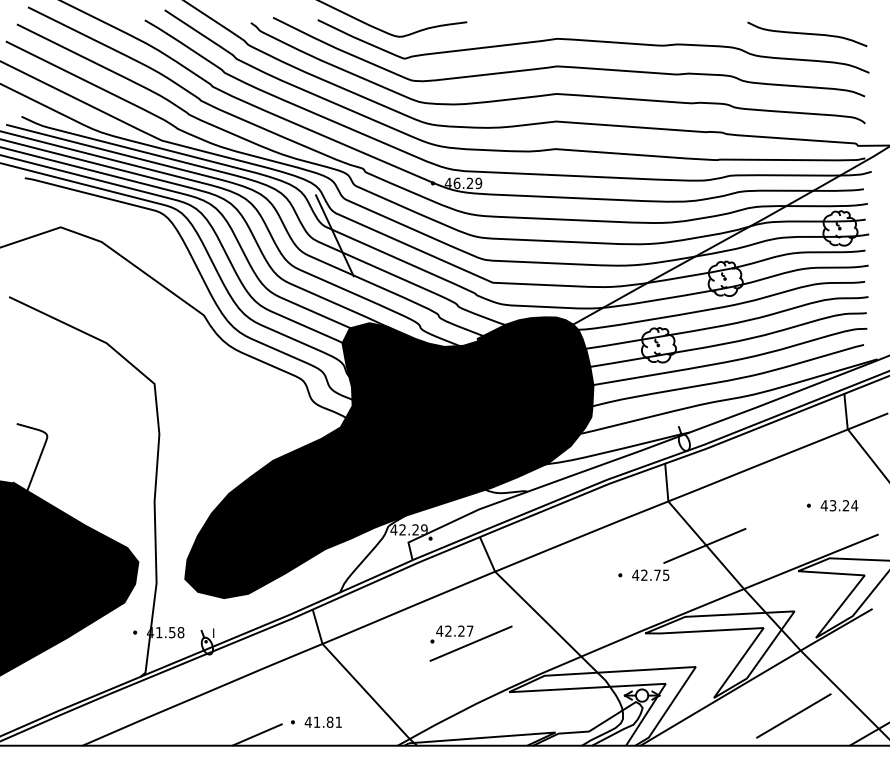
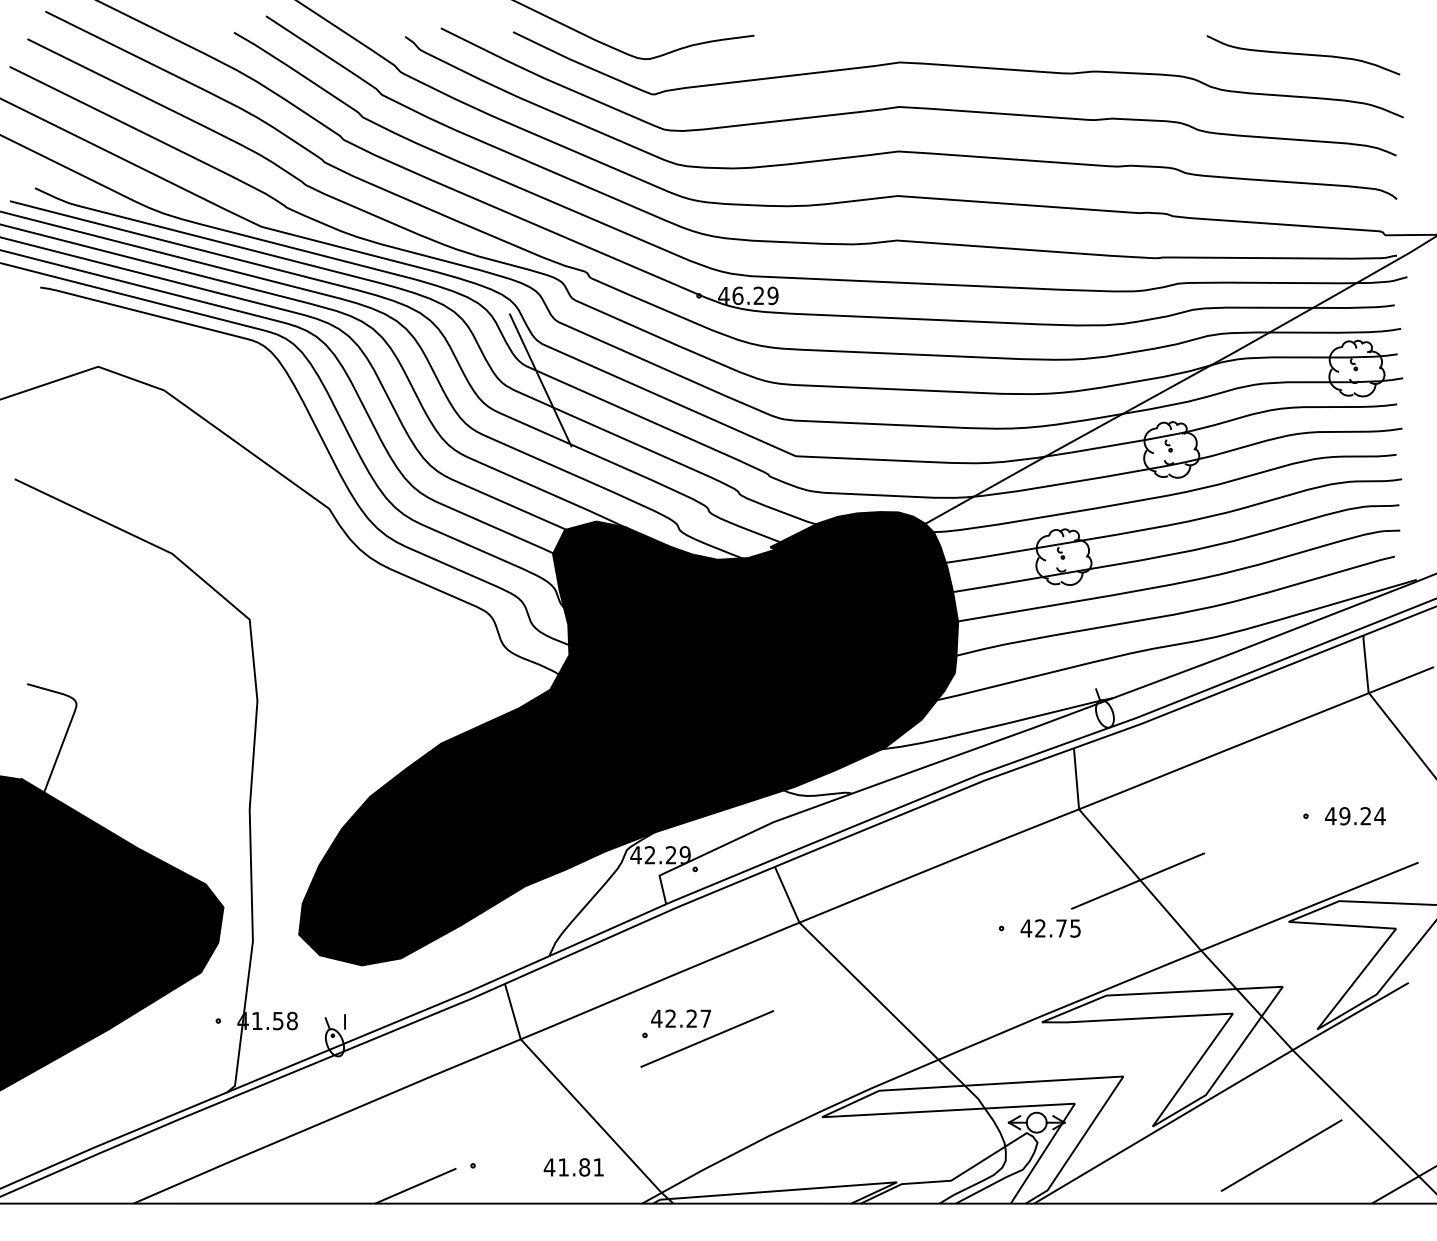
text: (832, 505) -> (1344, 815), 43.24 -> 49.24
part: (470, 643) -> (706, 1038), moved
text: (322, 721) -> (572, 1166), moved

